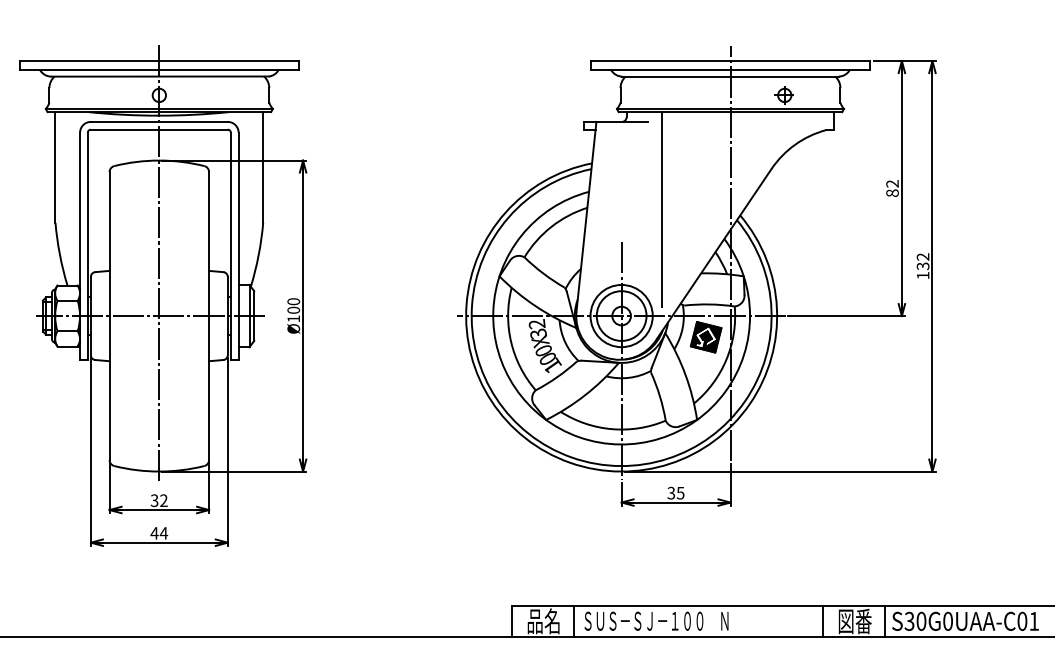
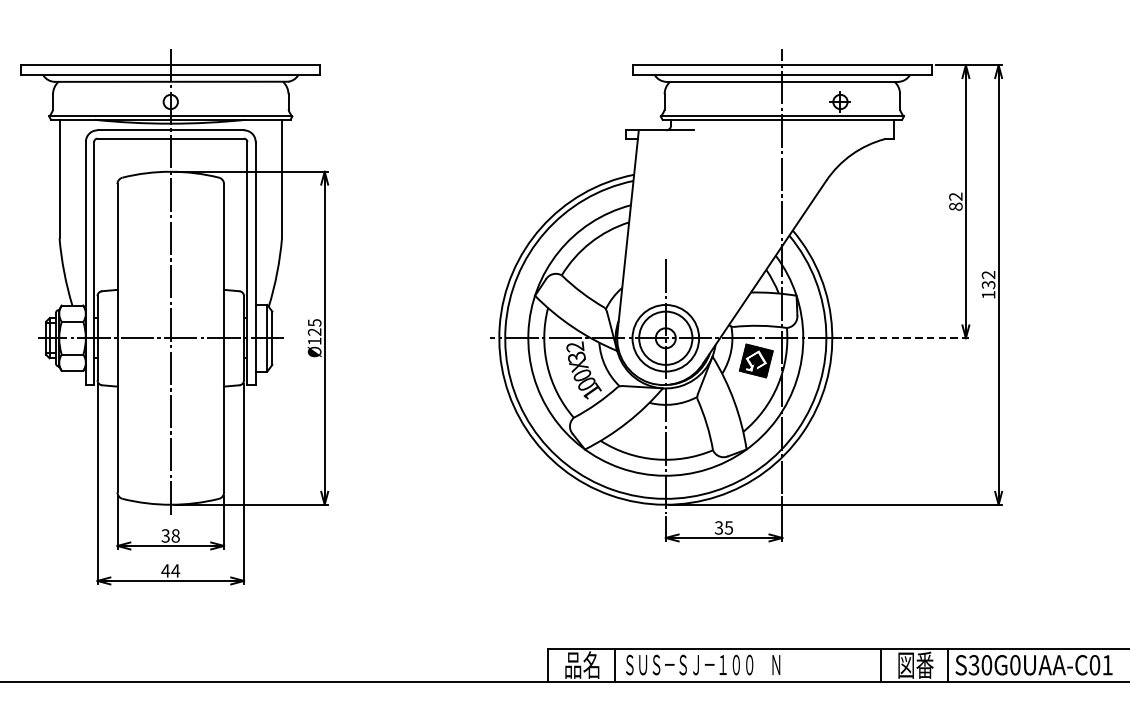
line: (662, 209) -> (709, 224), removed
text: (293, 305) -> (314, 326), Ø100 -> Ø125
line: (847, 316) -> (907, 338), solid -> dashed
text: (163, 500) -> (175, 535), 32 -> 38

